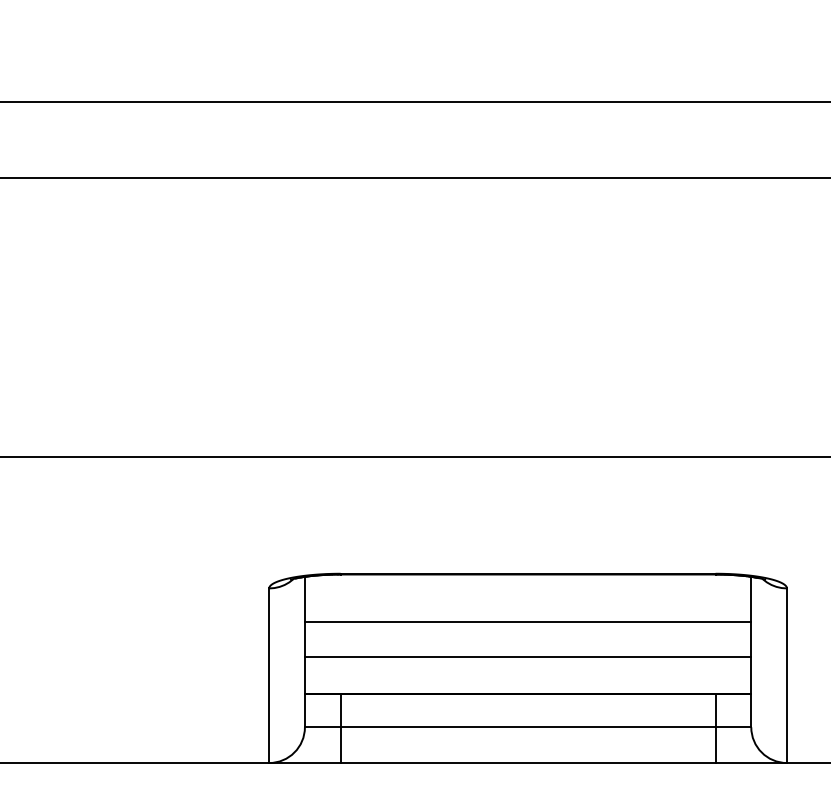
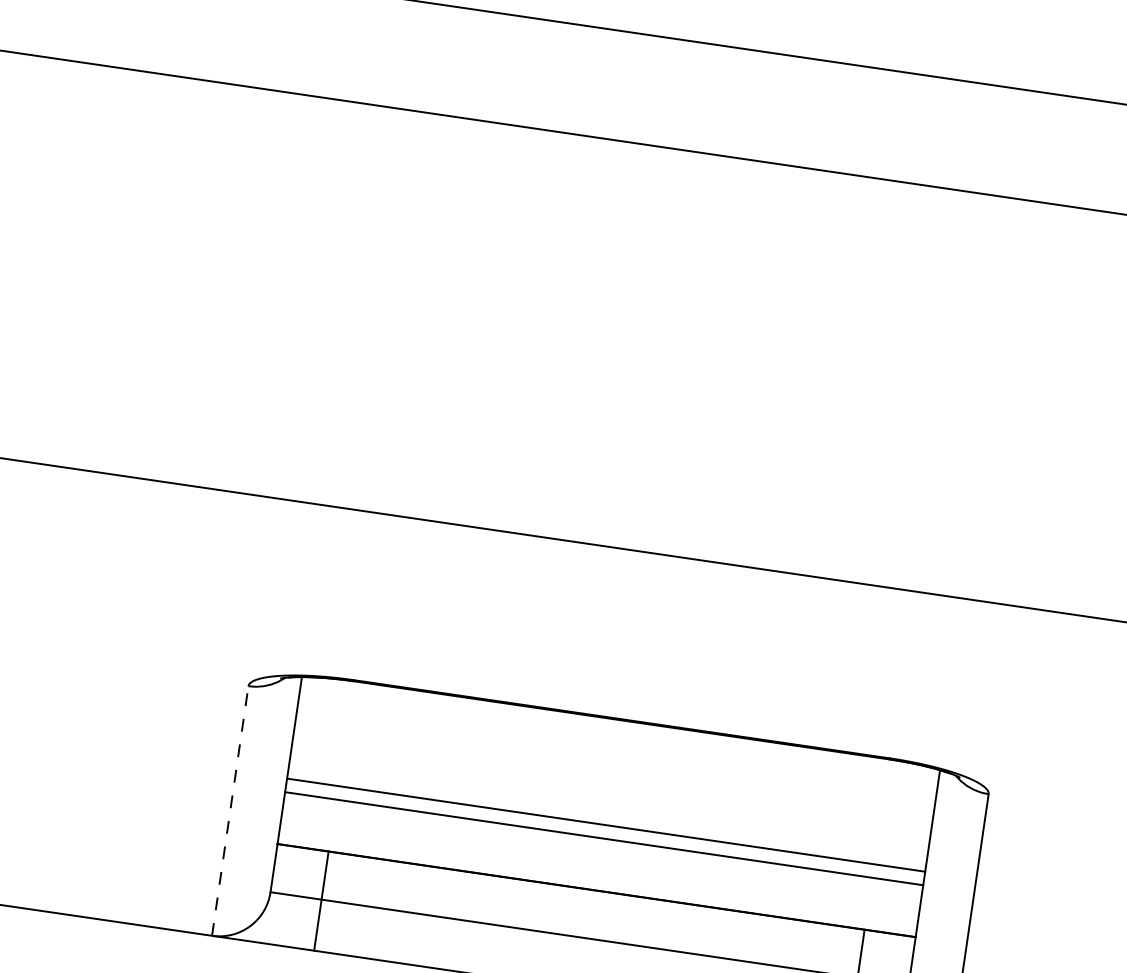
line: (527, 621) -> (605, 824), moved
line: (269, 675) -> (230, 810), solid -> dashed

